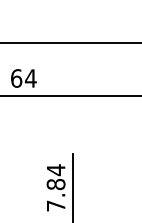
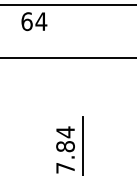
text: (23, 78) -> (33, 21), moved

